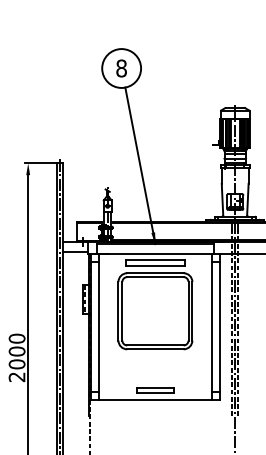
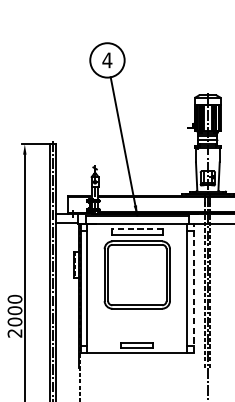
text: (121, 68) -> (107, 60), 8 -> 4
line: (154, 259) -> (136, 229), solid -> dashed
line: (219, 326) -> (193, 288), solid -> dashed

